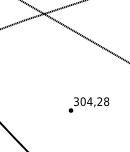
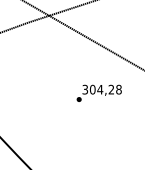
text: (88, 104) -> (98, 92), moved

